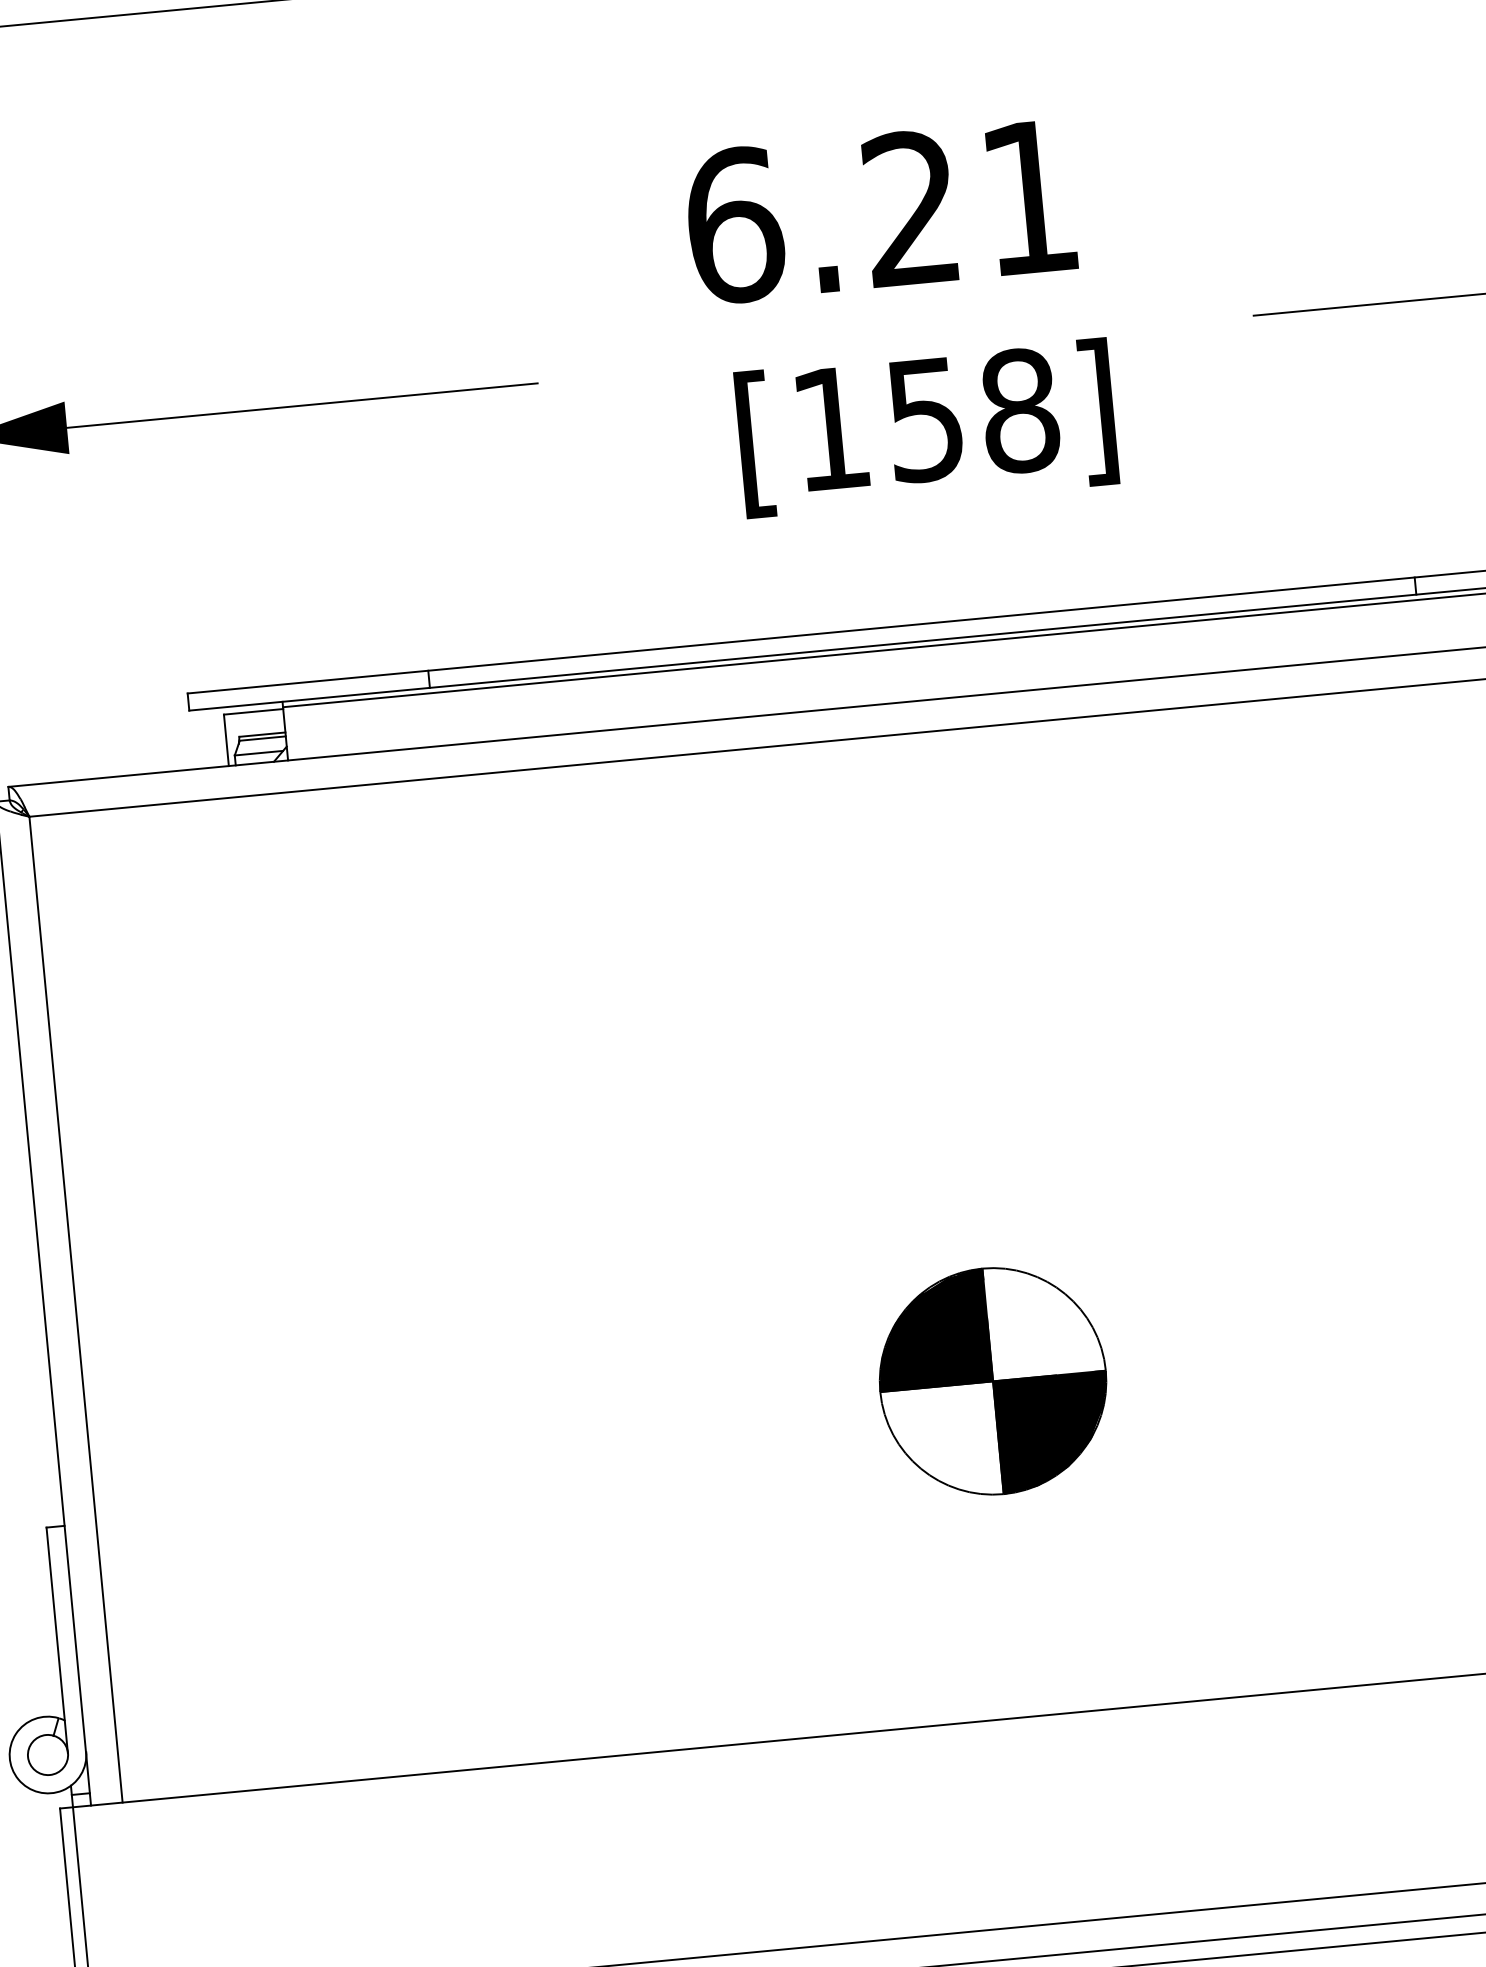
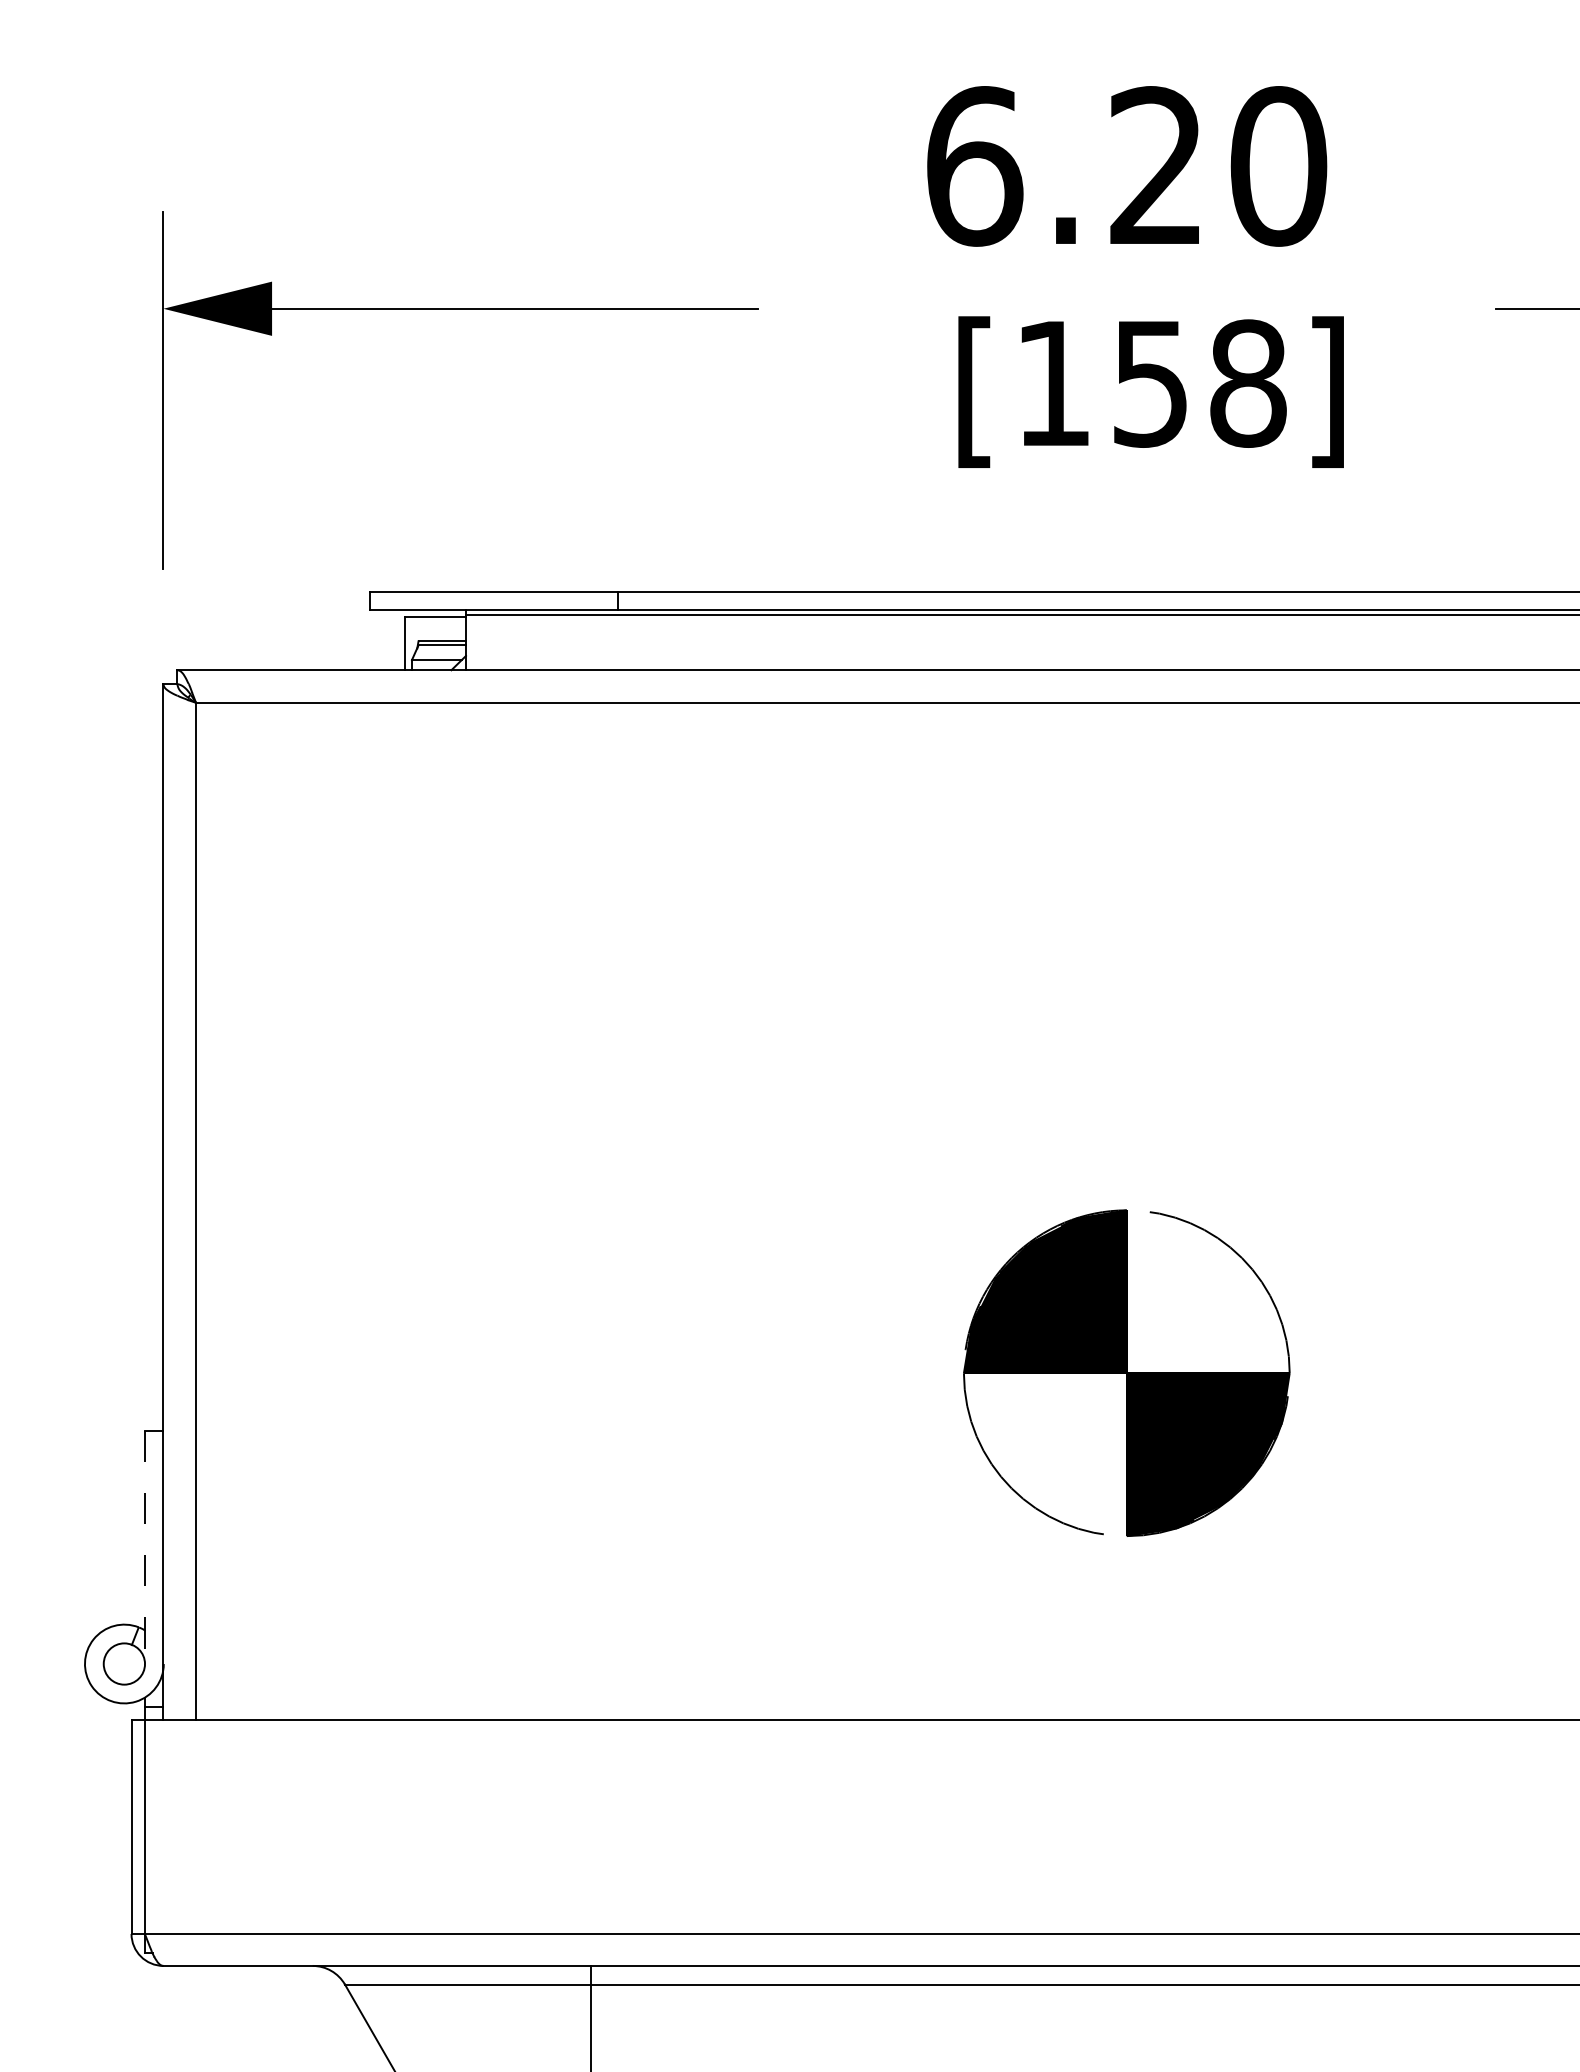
text: (1029, 197) -> (1278, 166), 6.21 -> 6.20
part: (992, 1381) -> (1126, 1373), size x1.4
line: (56, 1641) -> (144, 1548), solid -> dashed

